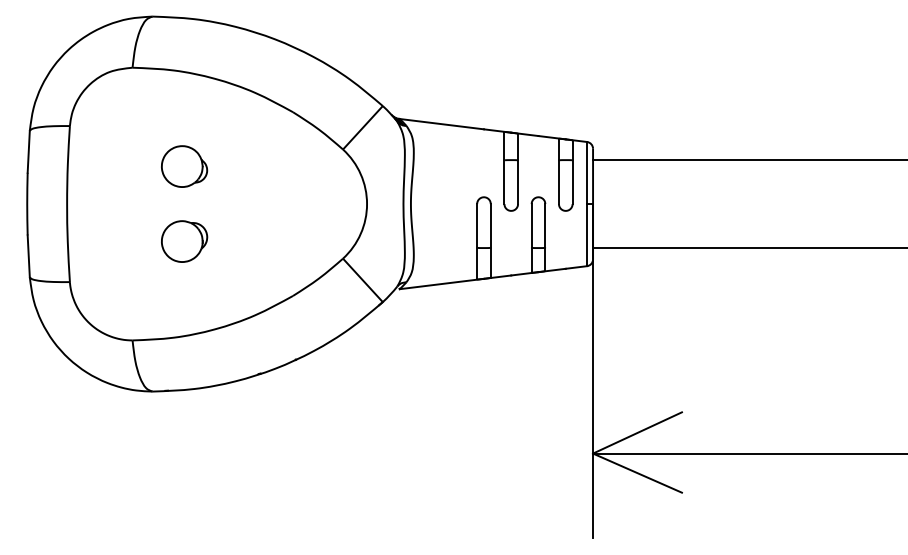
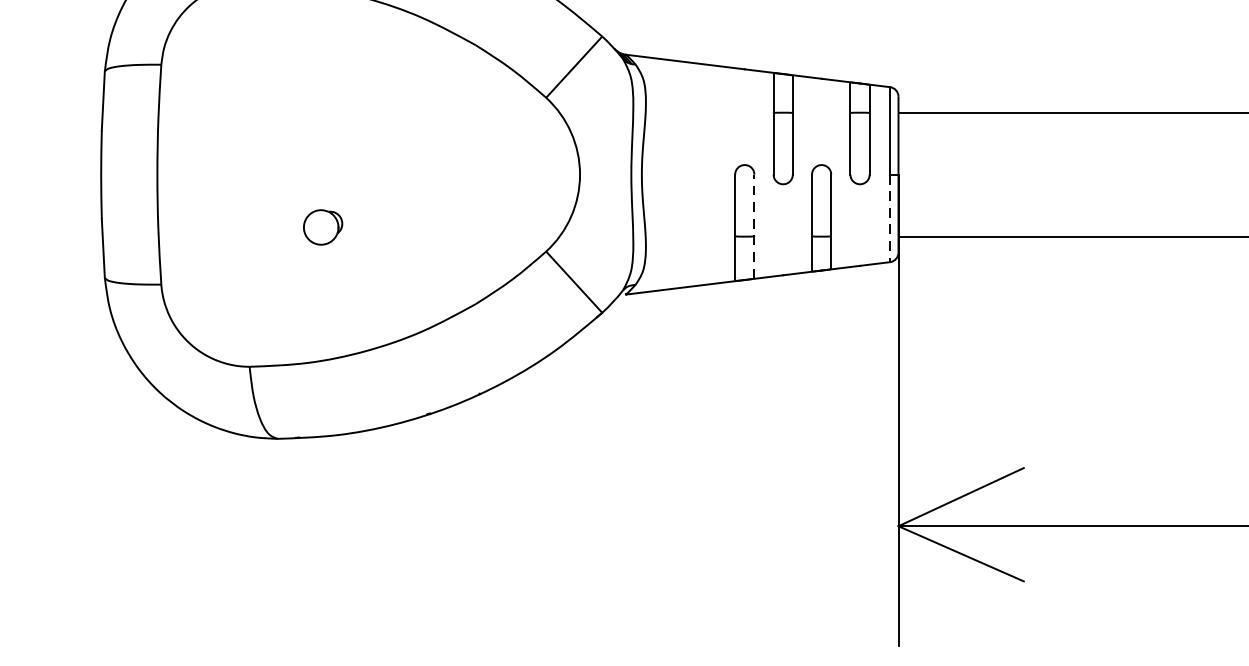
part: (184, 166) -> (322, 121), removed
line: (587, 235) -> (890, 218), solid -> dashed
line: (490, 240) -> (753, 225), solid -> dashed
part: (184, 241) -> (322, 227), size x0.6

